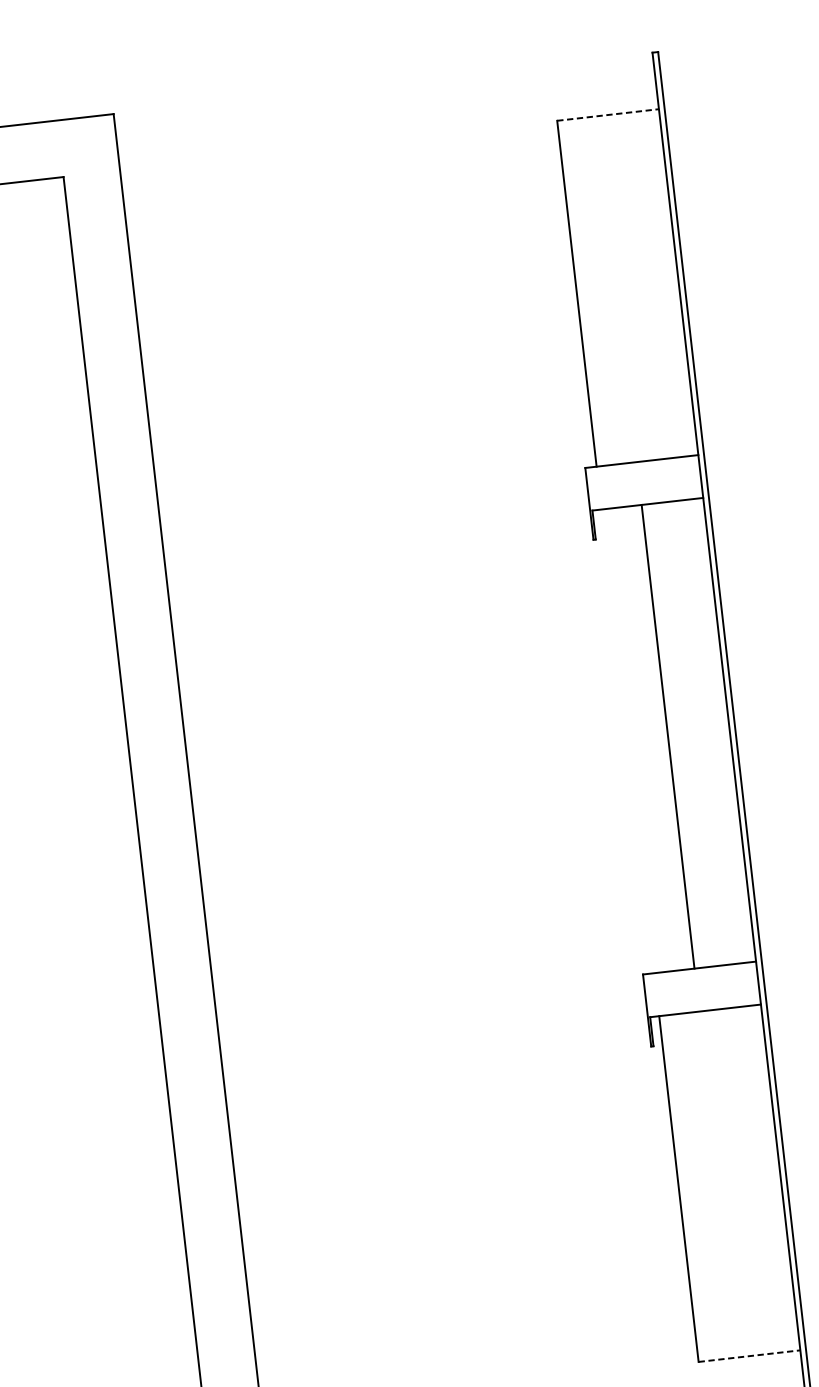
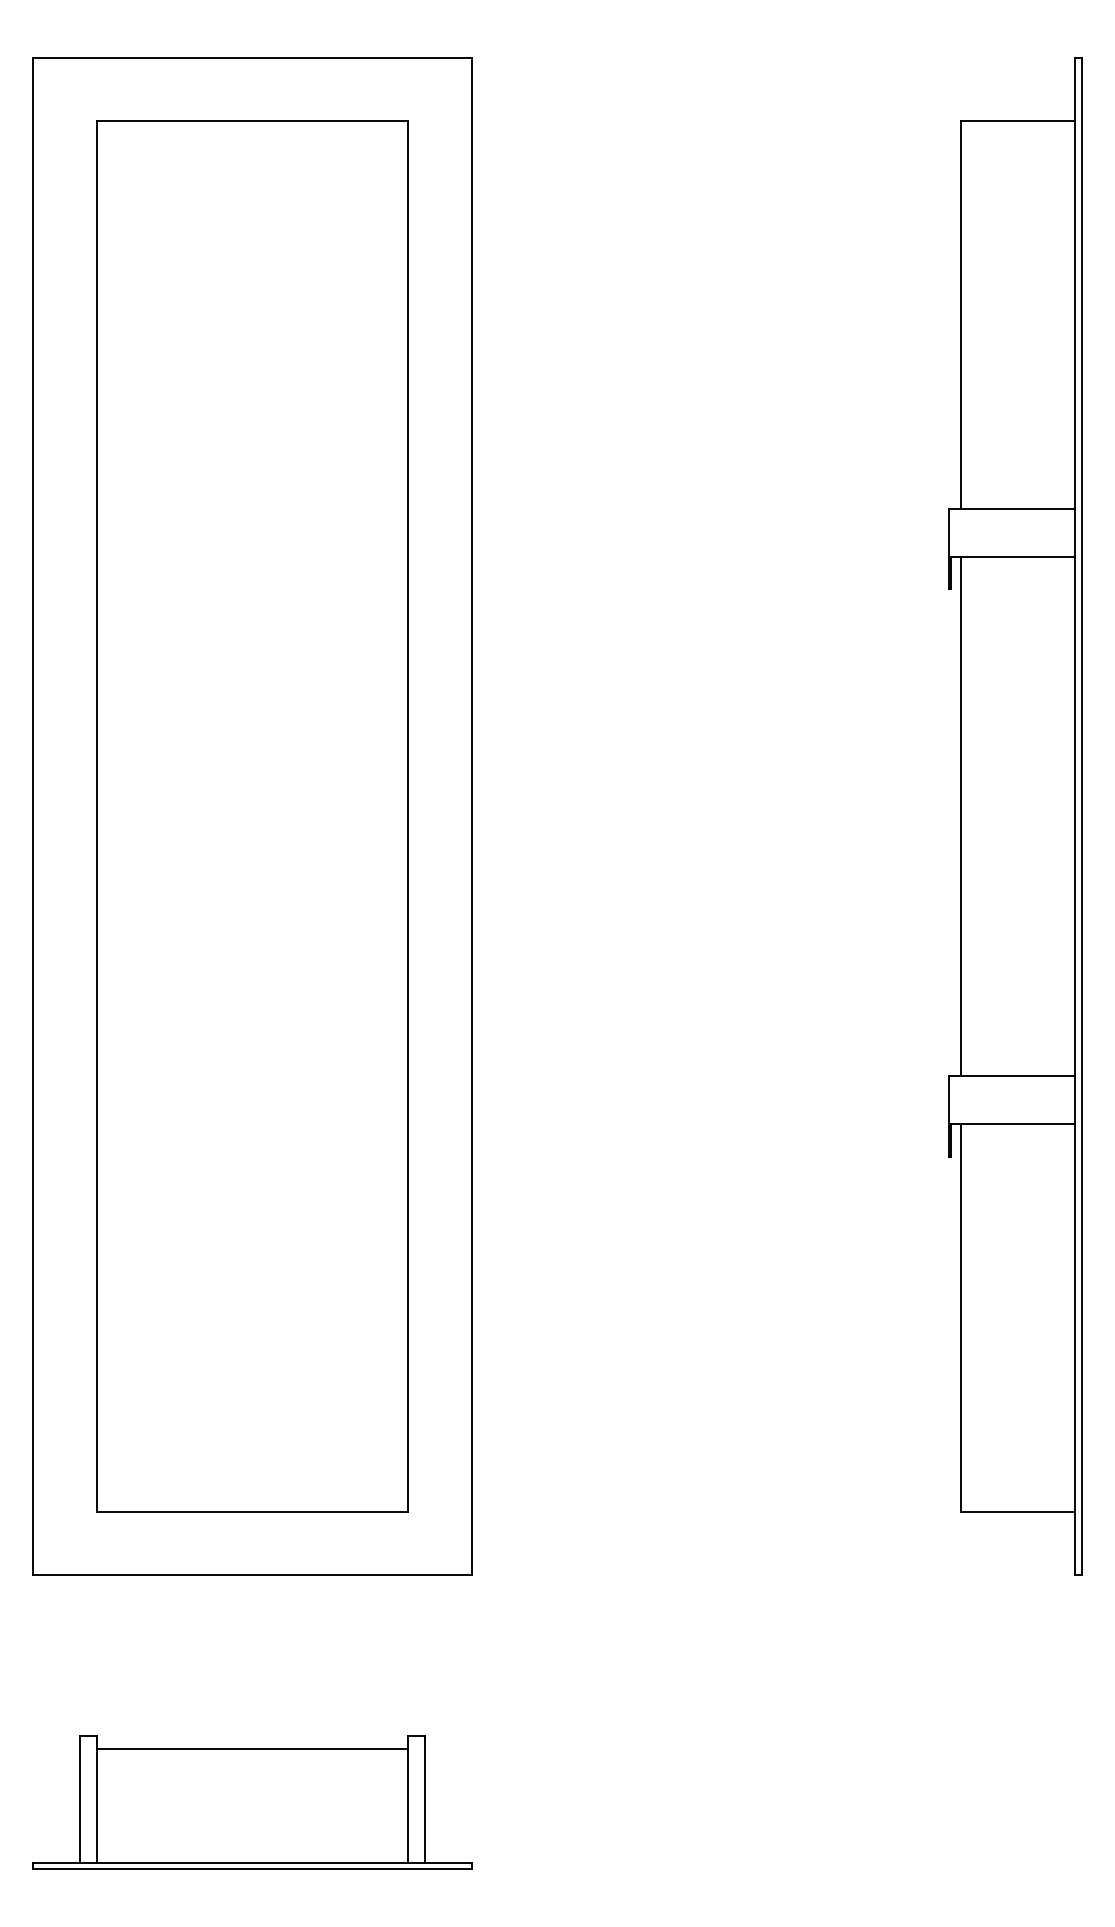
line: (608, 115) -> (1018, 121), dashed -> solid
line: (668, 736) -> (961, 816), moved
line: (749, 1356) -> (1018, 1511), dashed -> solid

